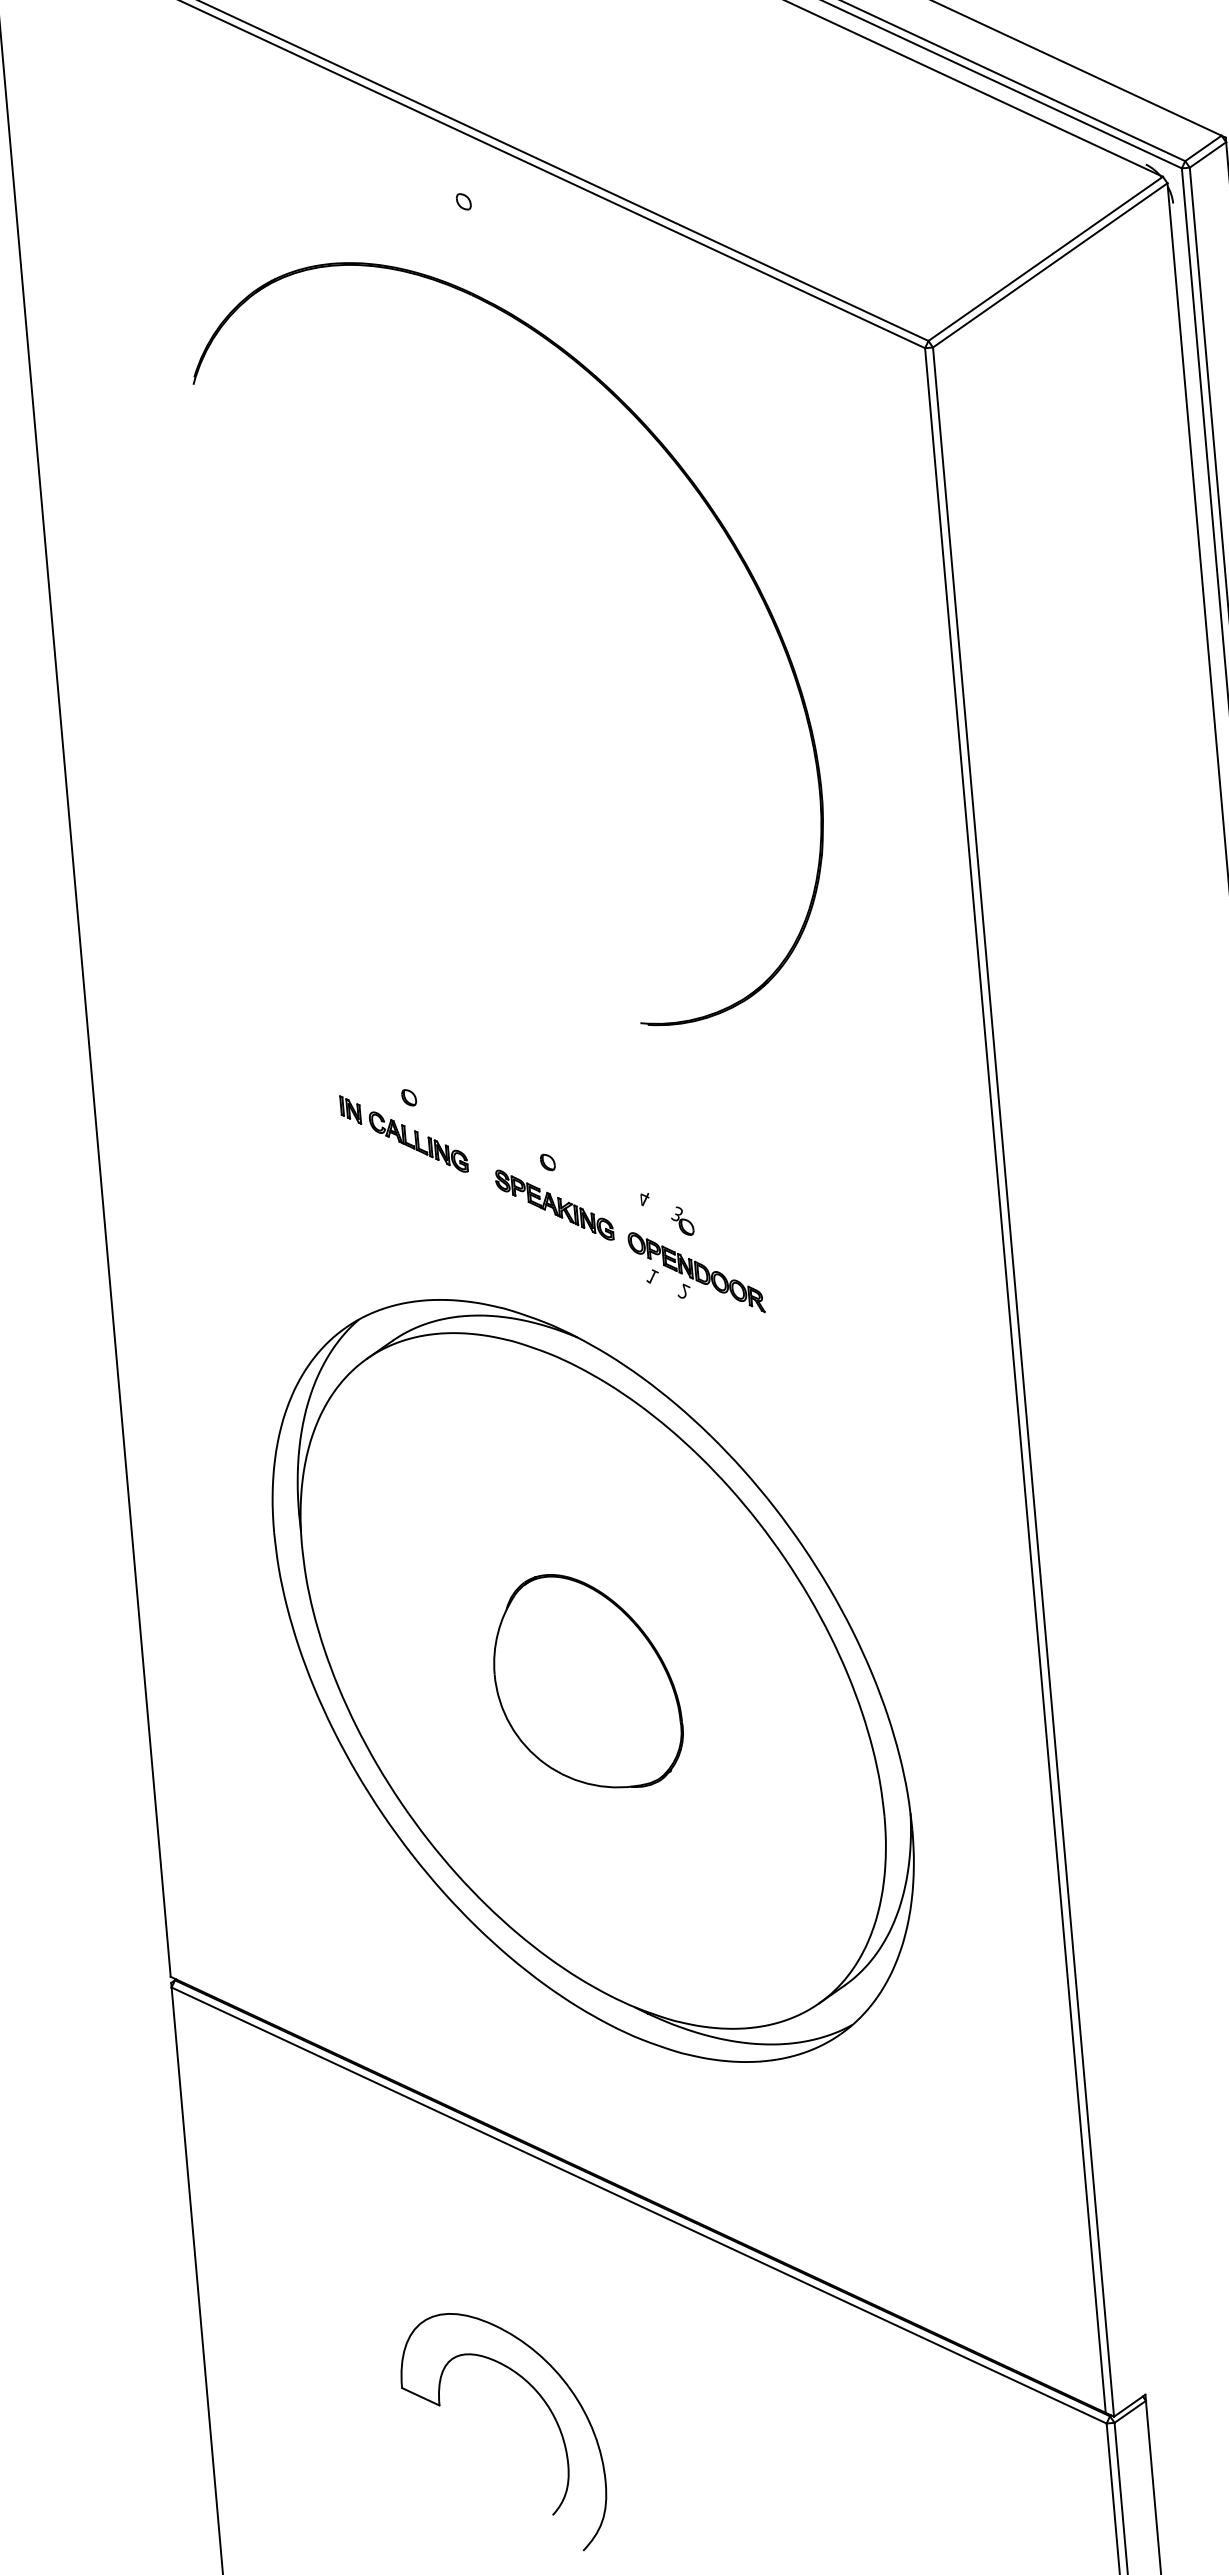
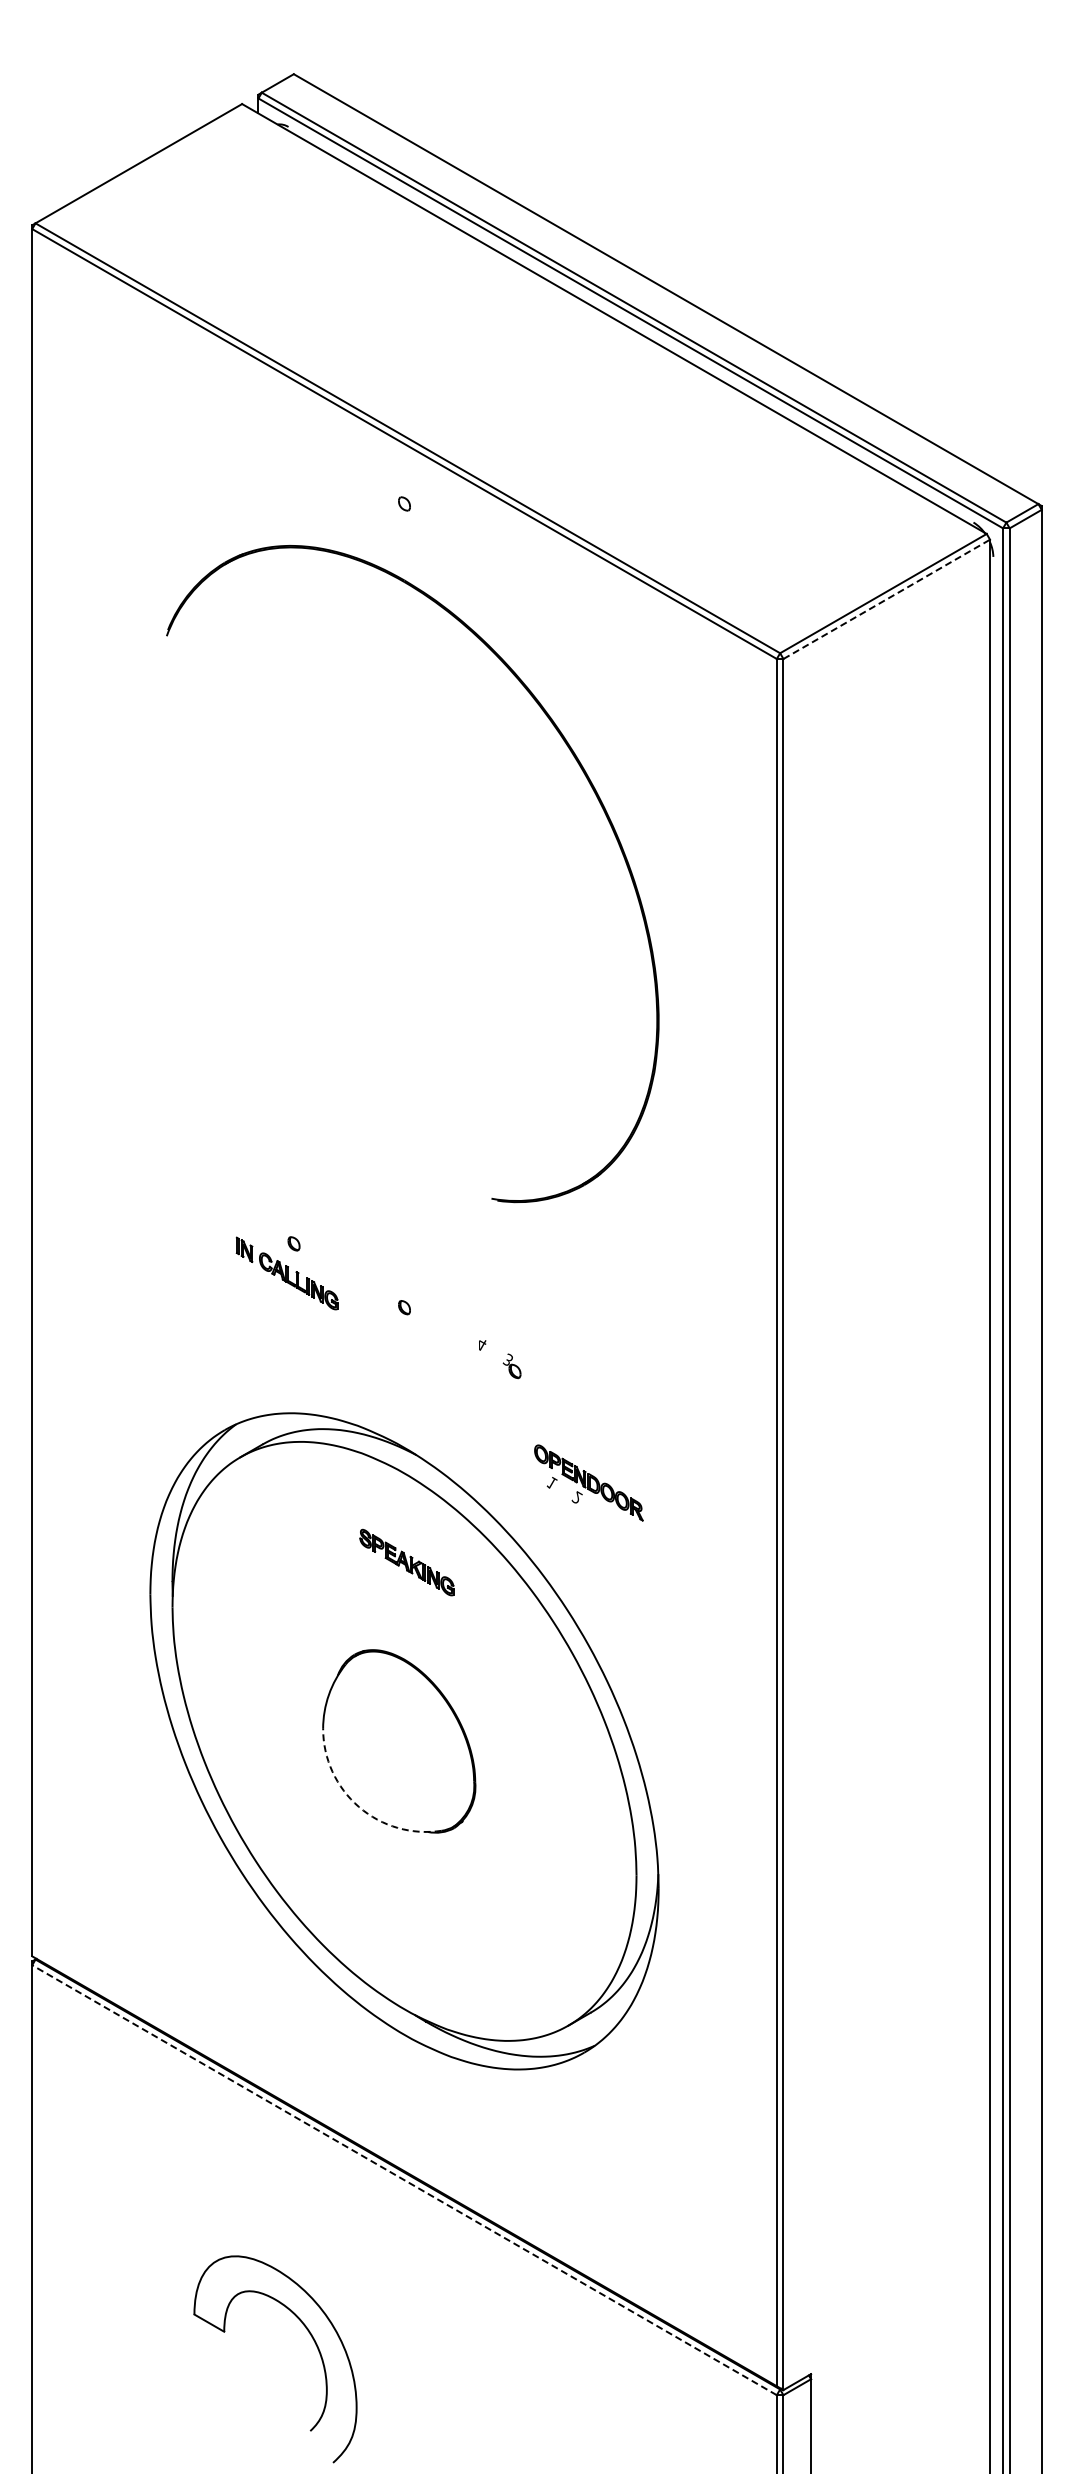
line: (1051, 265) -> (887, 599), solid -> dashed
part: (553, 1205) -> (406, 1562), moved
part: (695, 1272) -> (588, 1482), moved
arc: (546, 1764) -> (359, 1807), solid -> dashed
line: (639, 2205) -> (404, 2180), solid -> dashed

